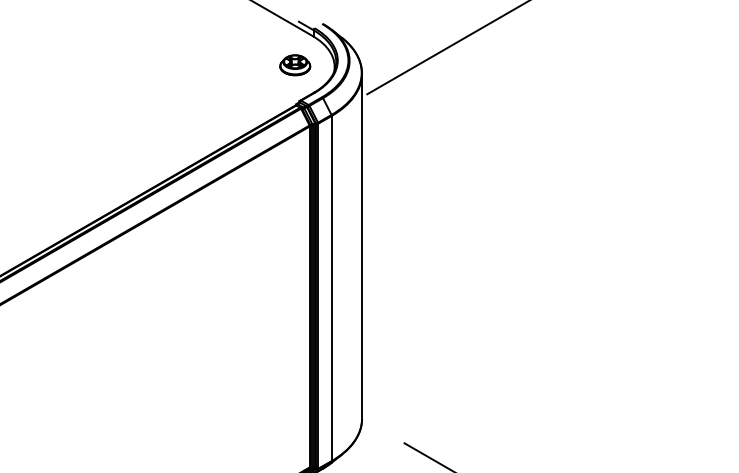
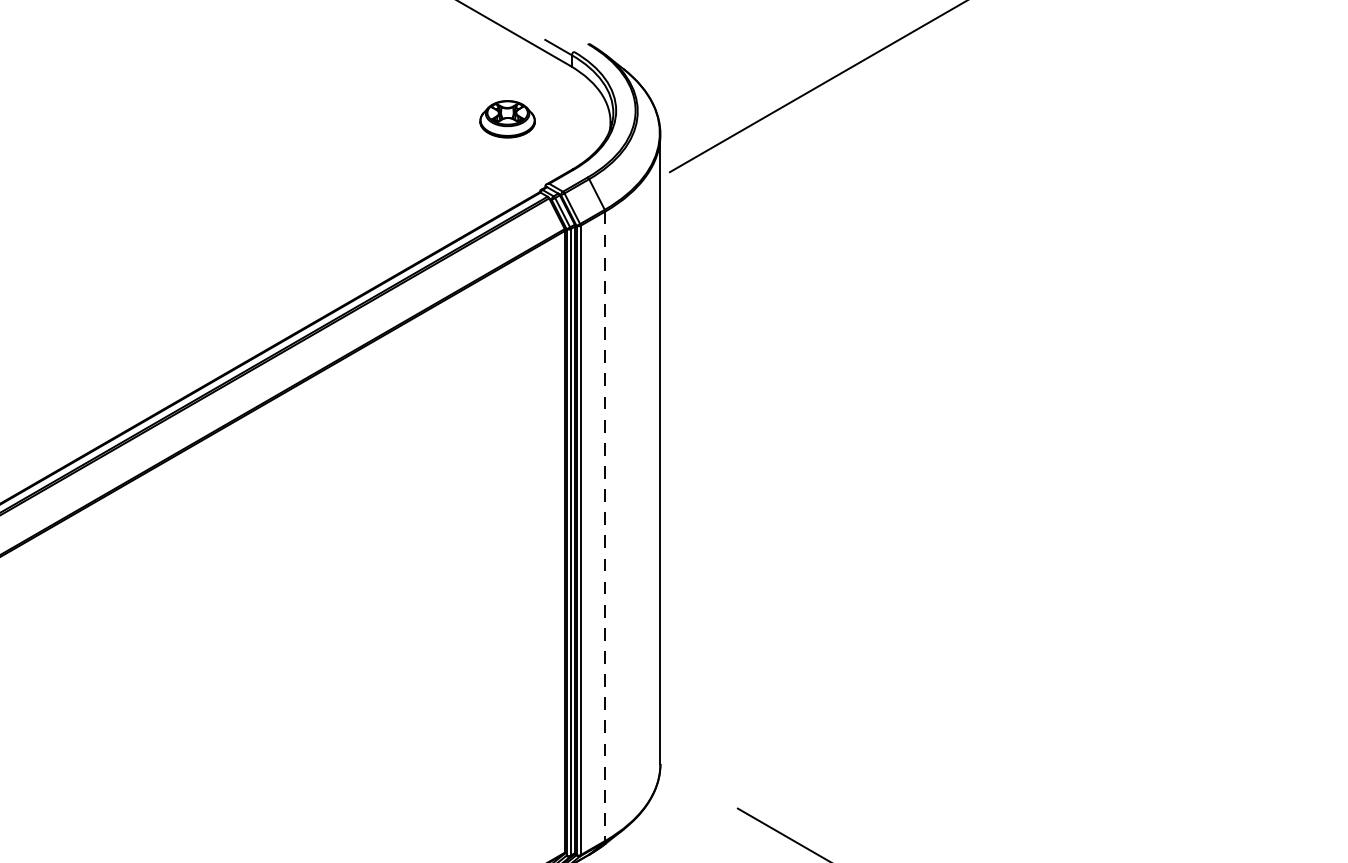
part: (295, 65) -> (508, 119), moved
line: (331, 288) -> (604, 526), solid -> dashed

